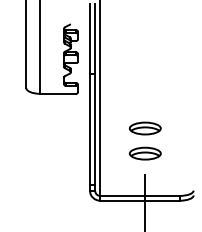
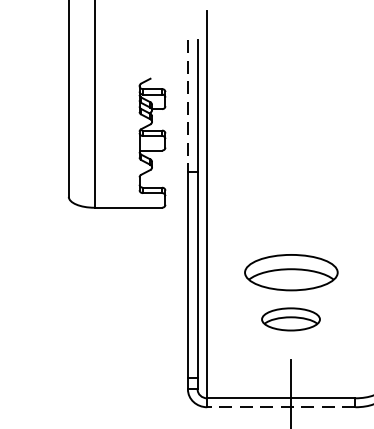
line: (90, 39) -> (188, 106), solid -> dashed
part: (144, 128) -> (289, 272), size x1.6
line: (140, 200) -> (282, 406), solid -> dashed

